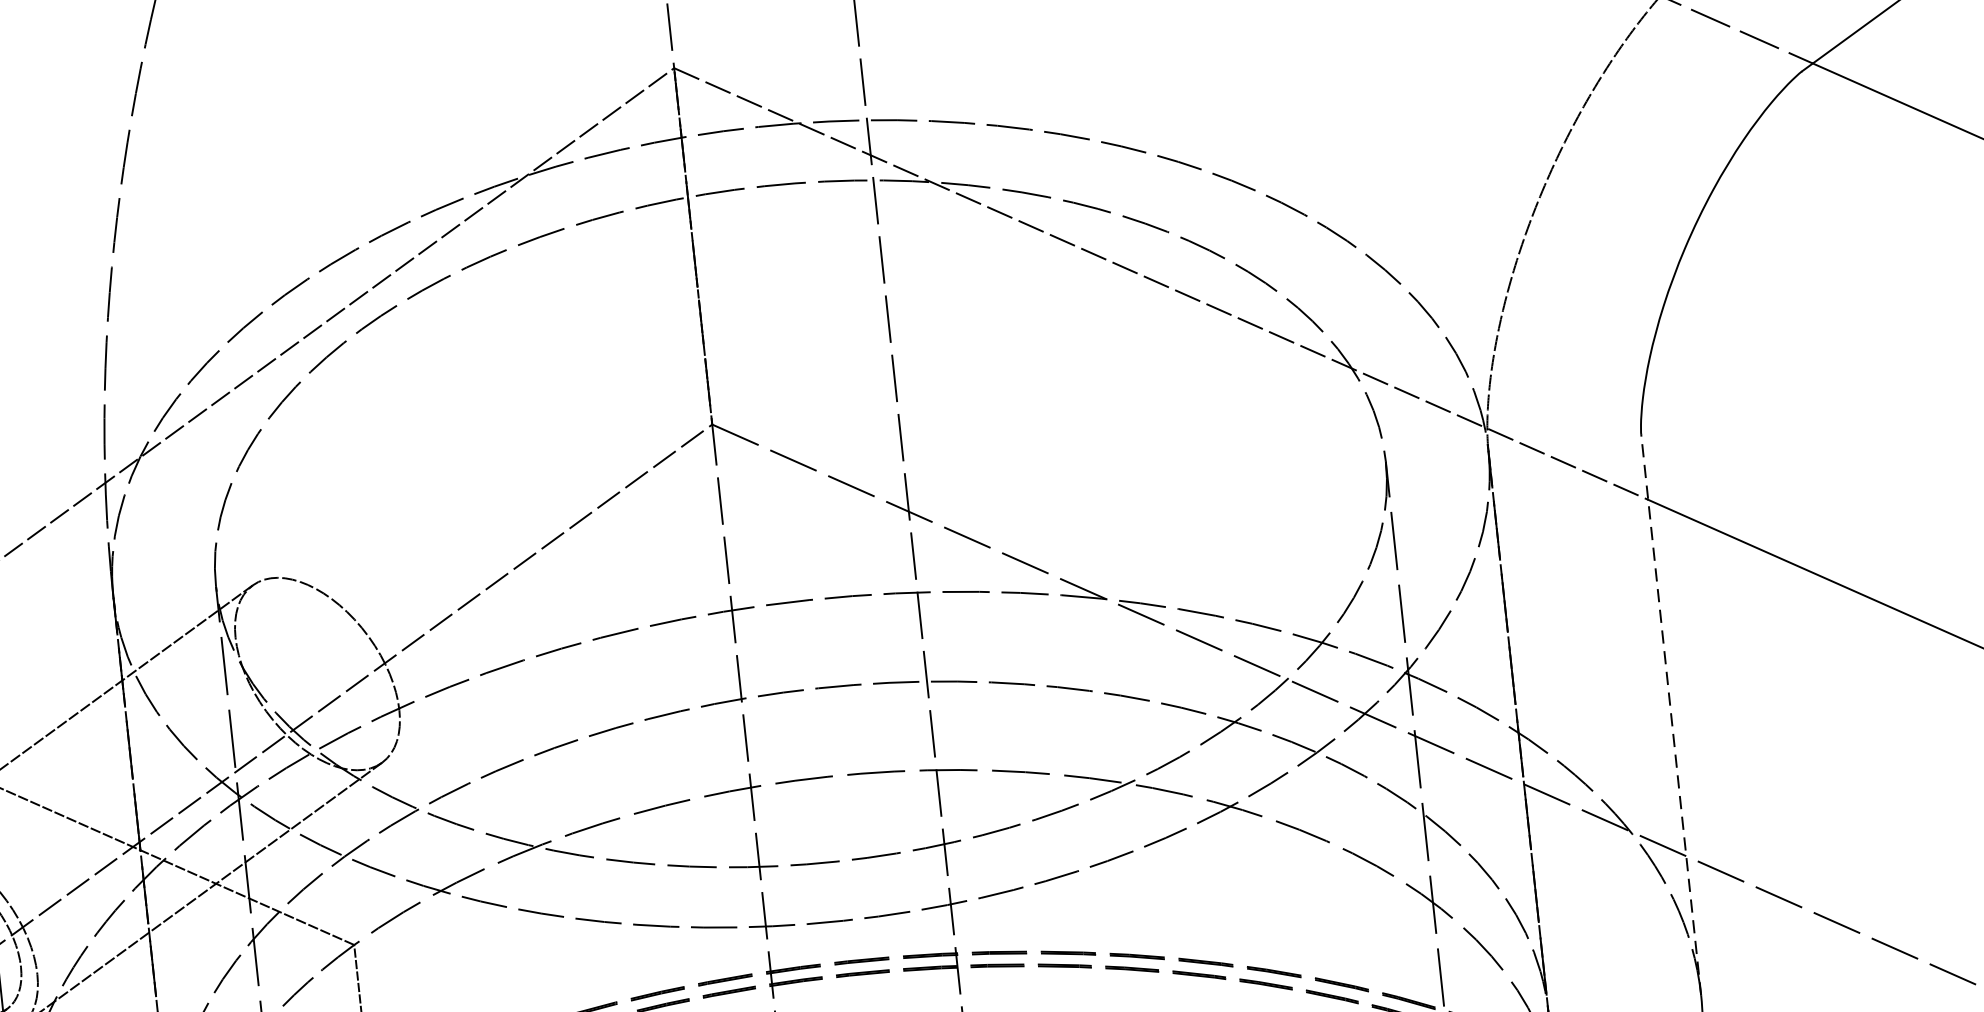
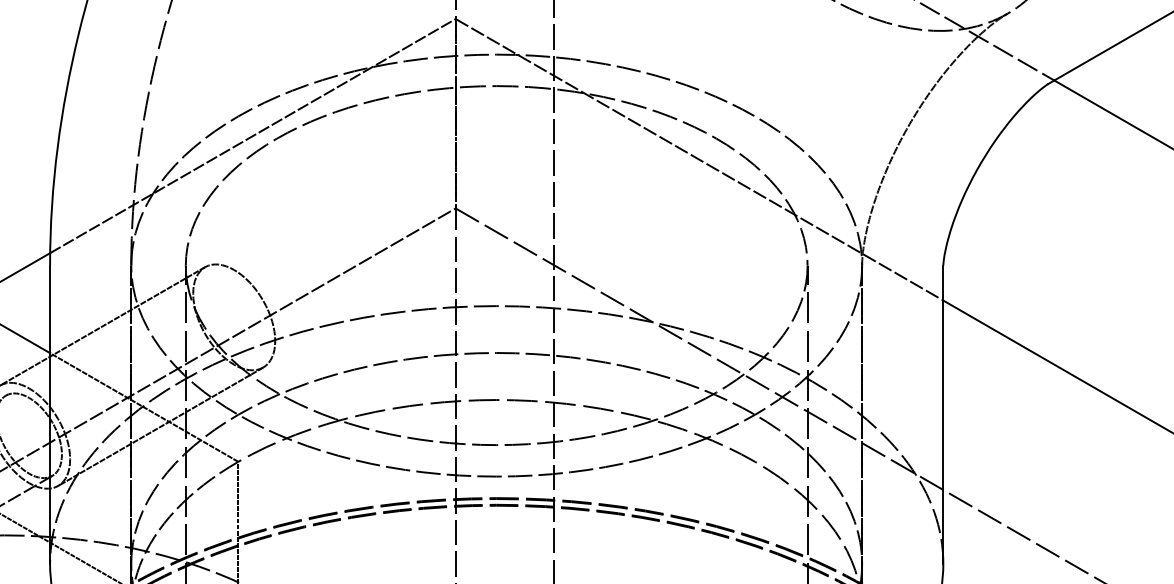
line: (1671, 714) -> (943, 414), dashed -> solid

